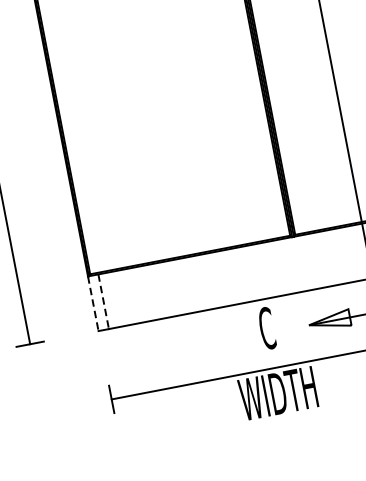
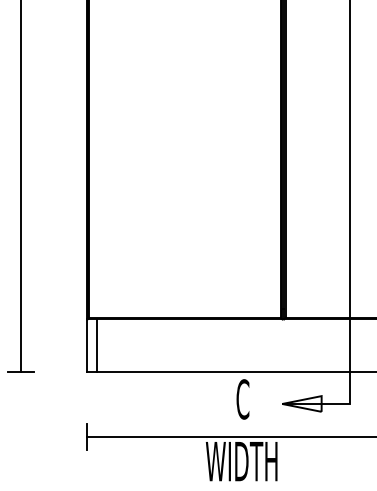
line: (103, 302) -> (96, 346), dashed -> solid
line: (93, 304) -> (86, 346), dashed -> solid

